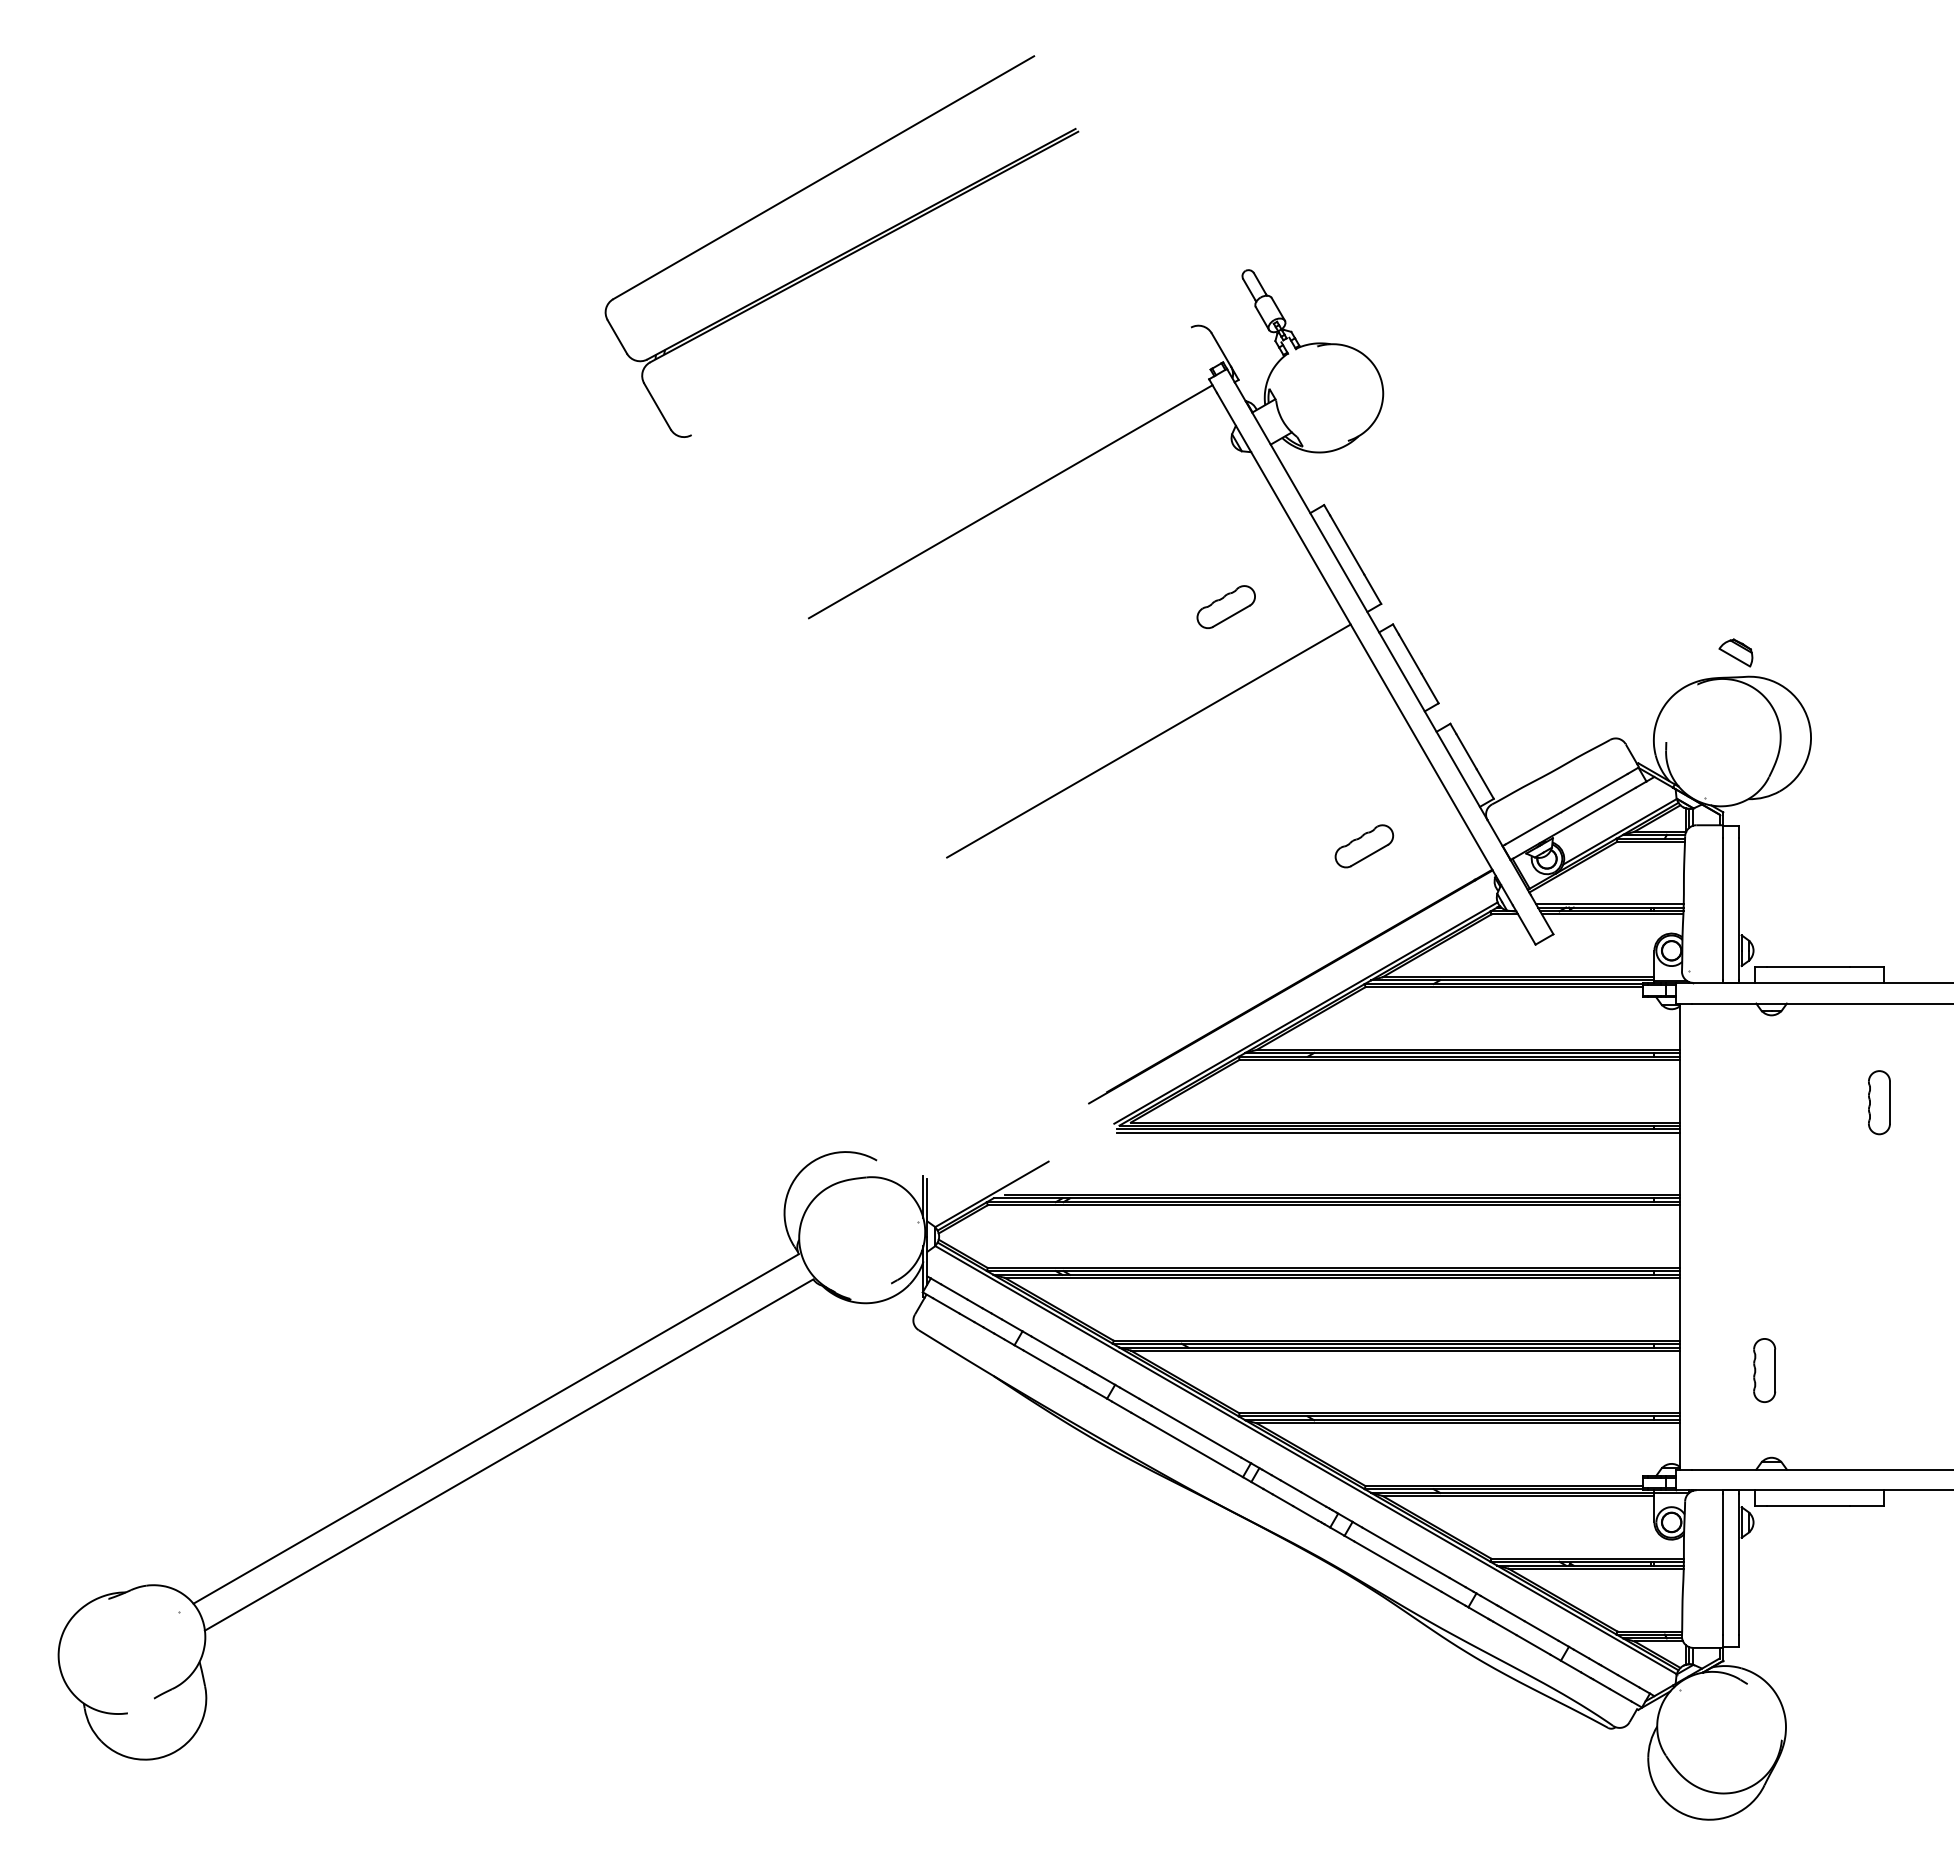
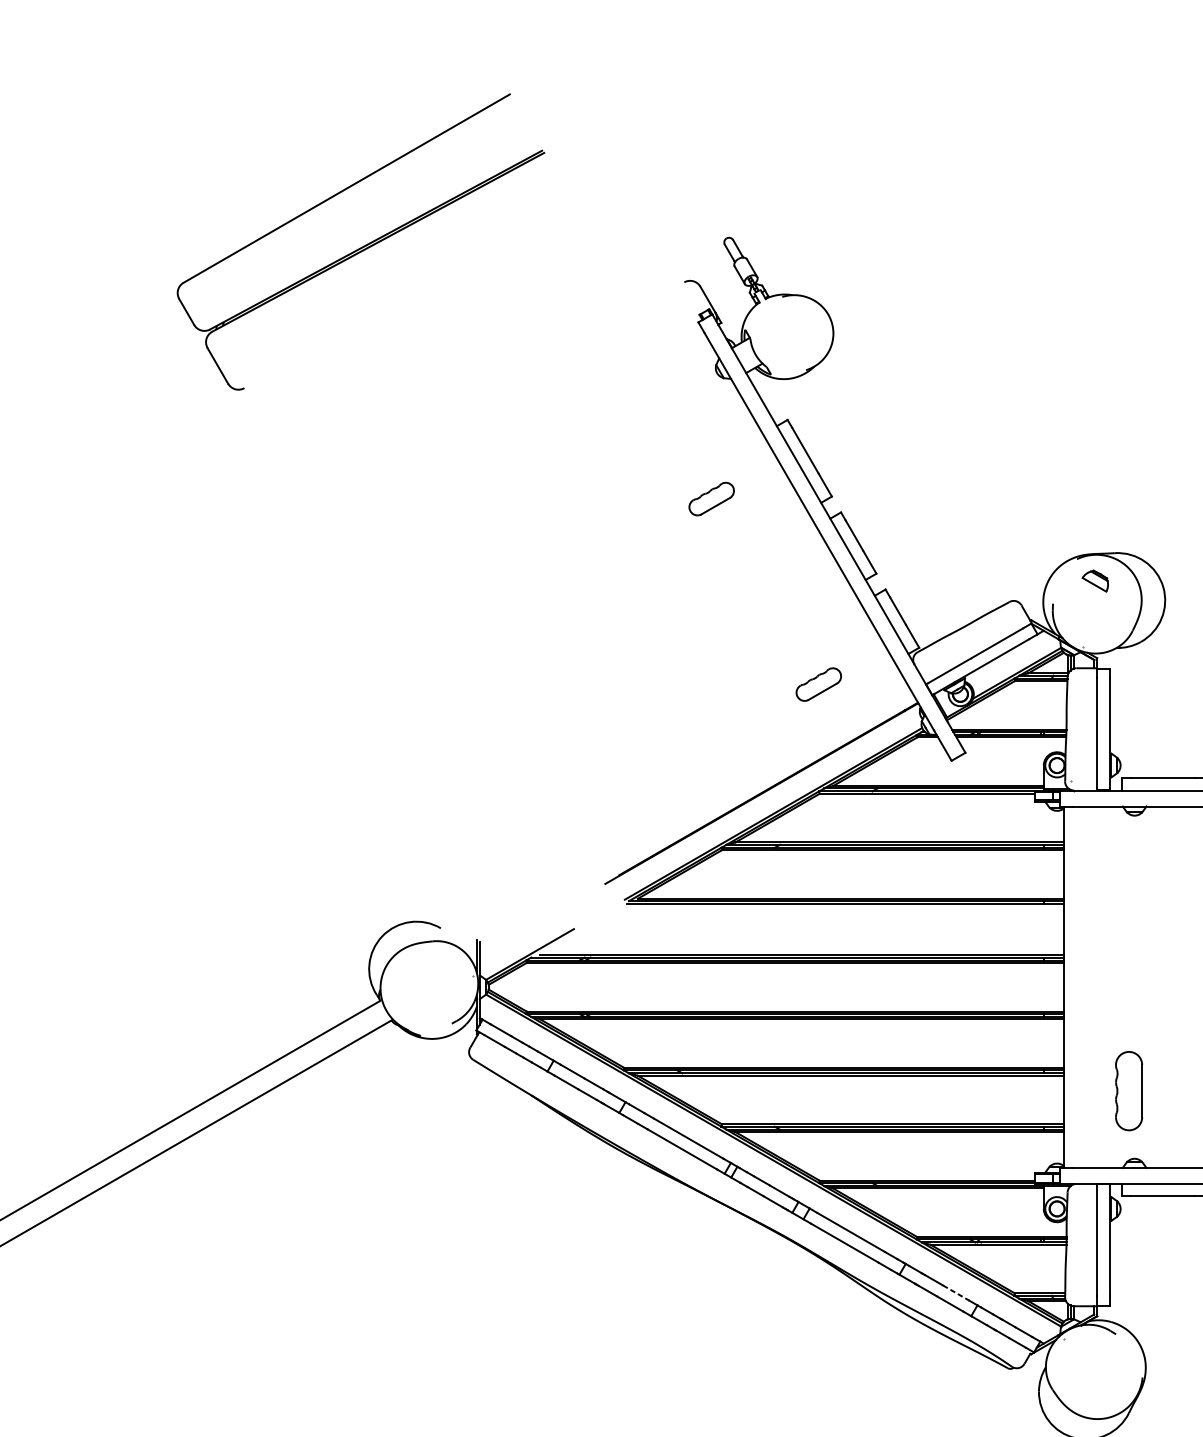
part: (843, 252) -> (362, 246), moved
line: (1010, 501) -> (544, 417), removed
part: (1735, 652) -> (1095, 580), moved
line: (1148, 740) -> (651, 602), removed
line: (1398, 1132) -> (845, 906), removed
part: (1764, 1370) -> (1129, 1091), size x1.6
line: (1541, 1631) -> (956, 1293), solid -> dashed

